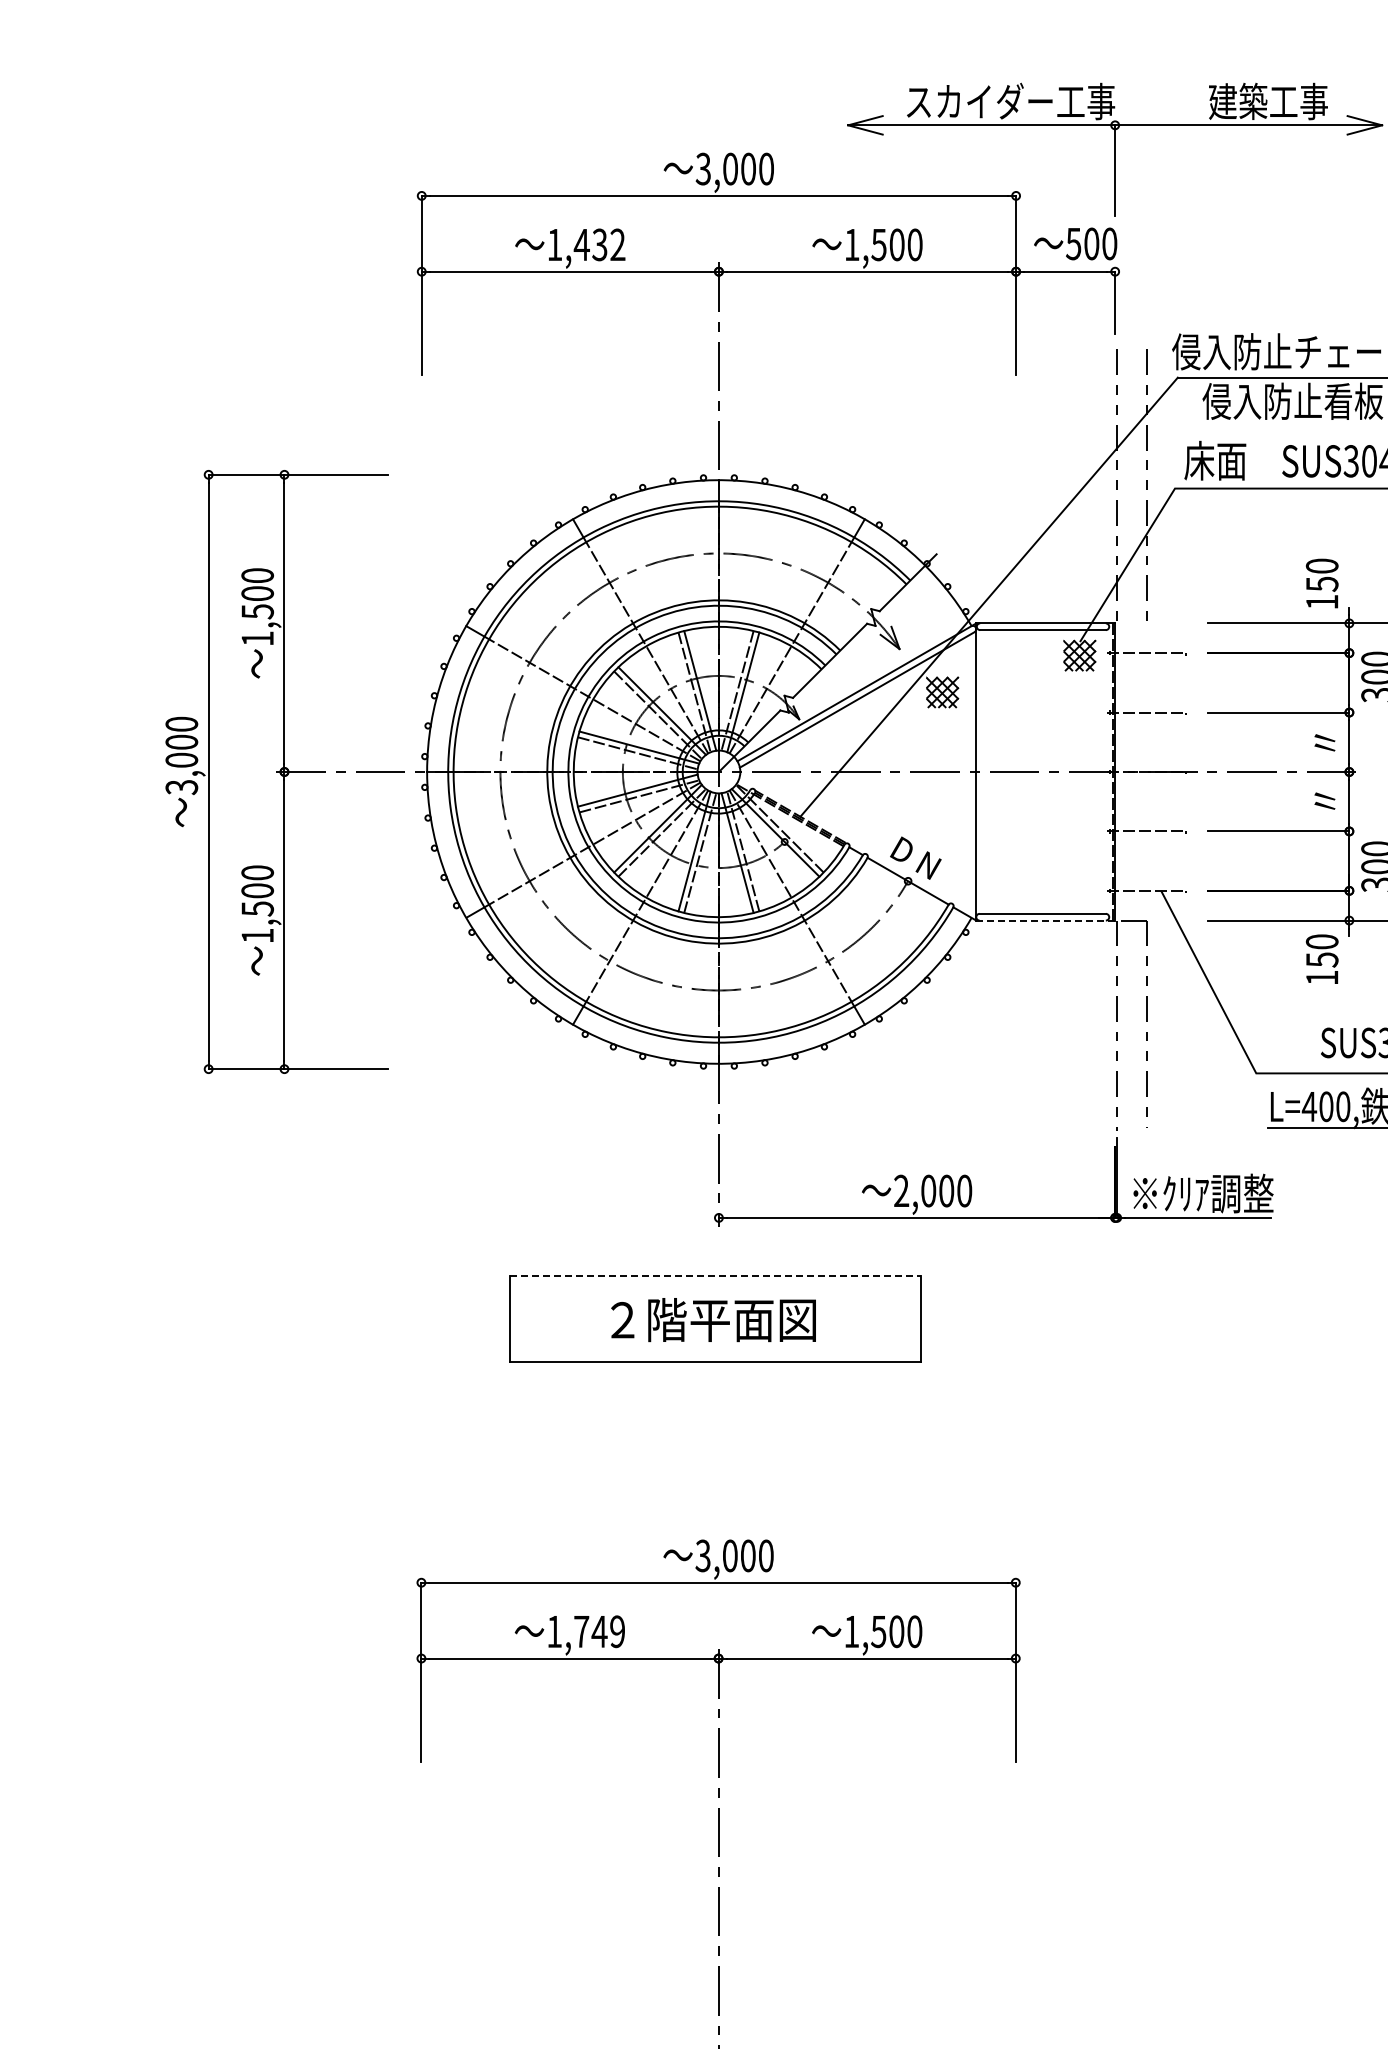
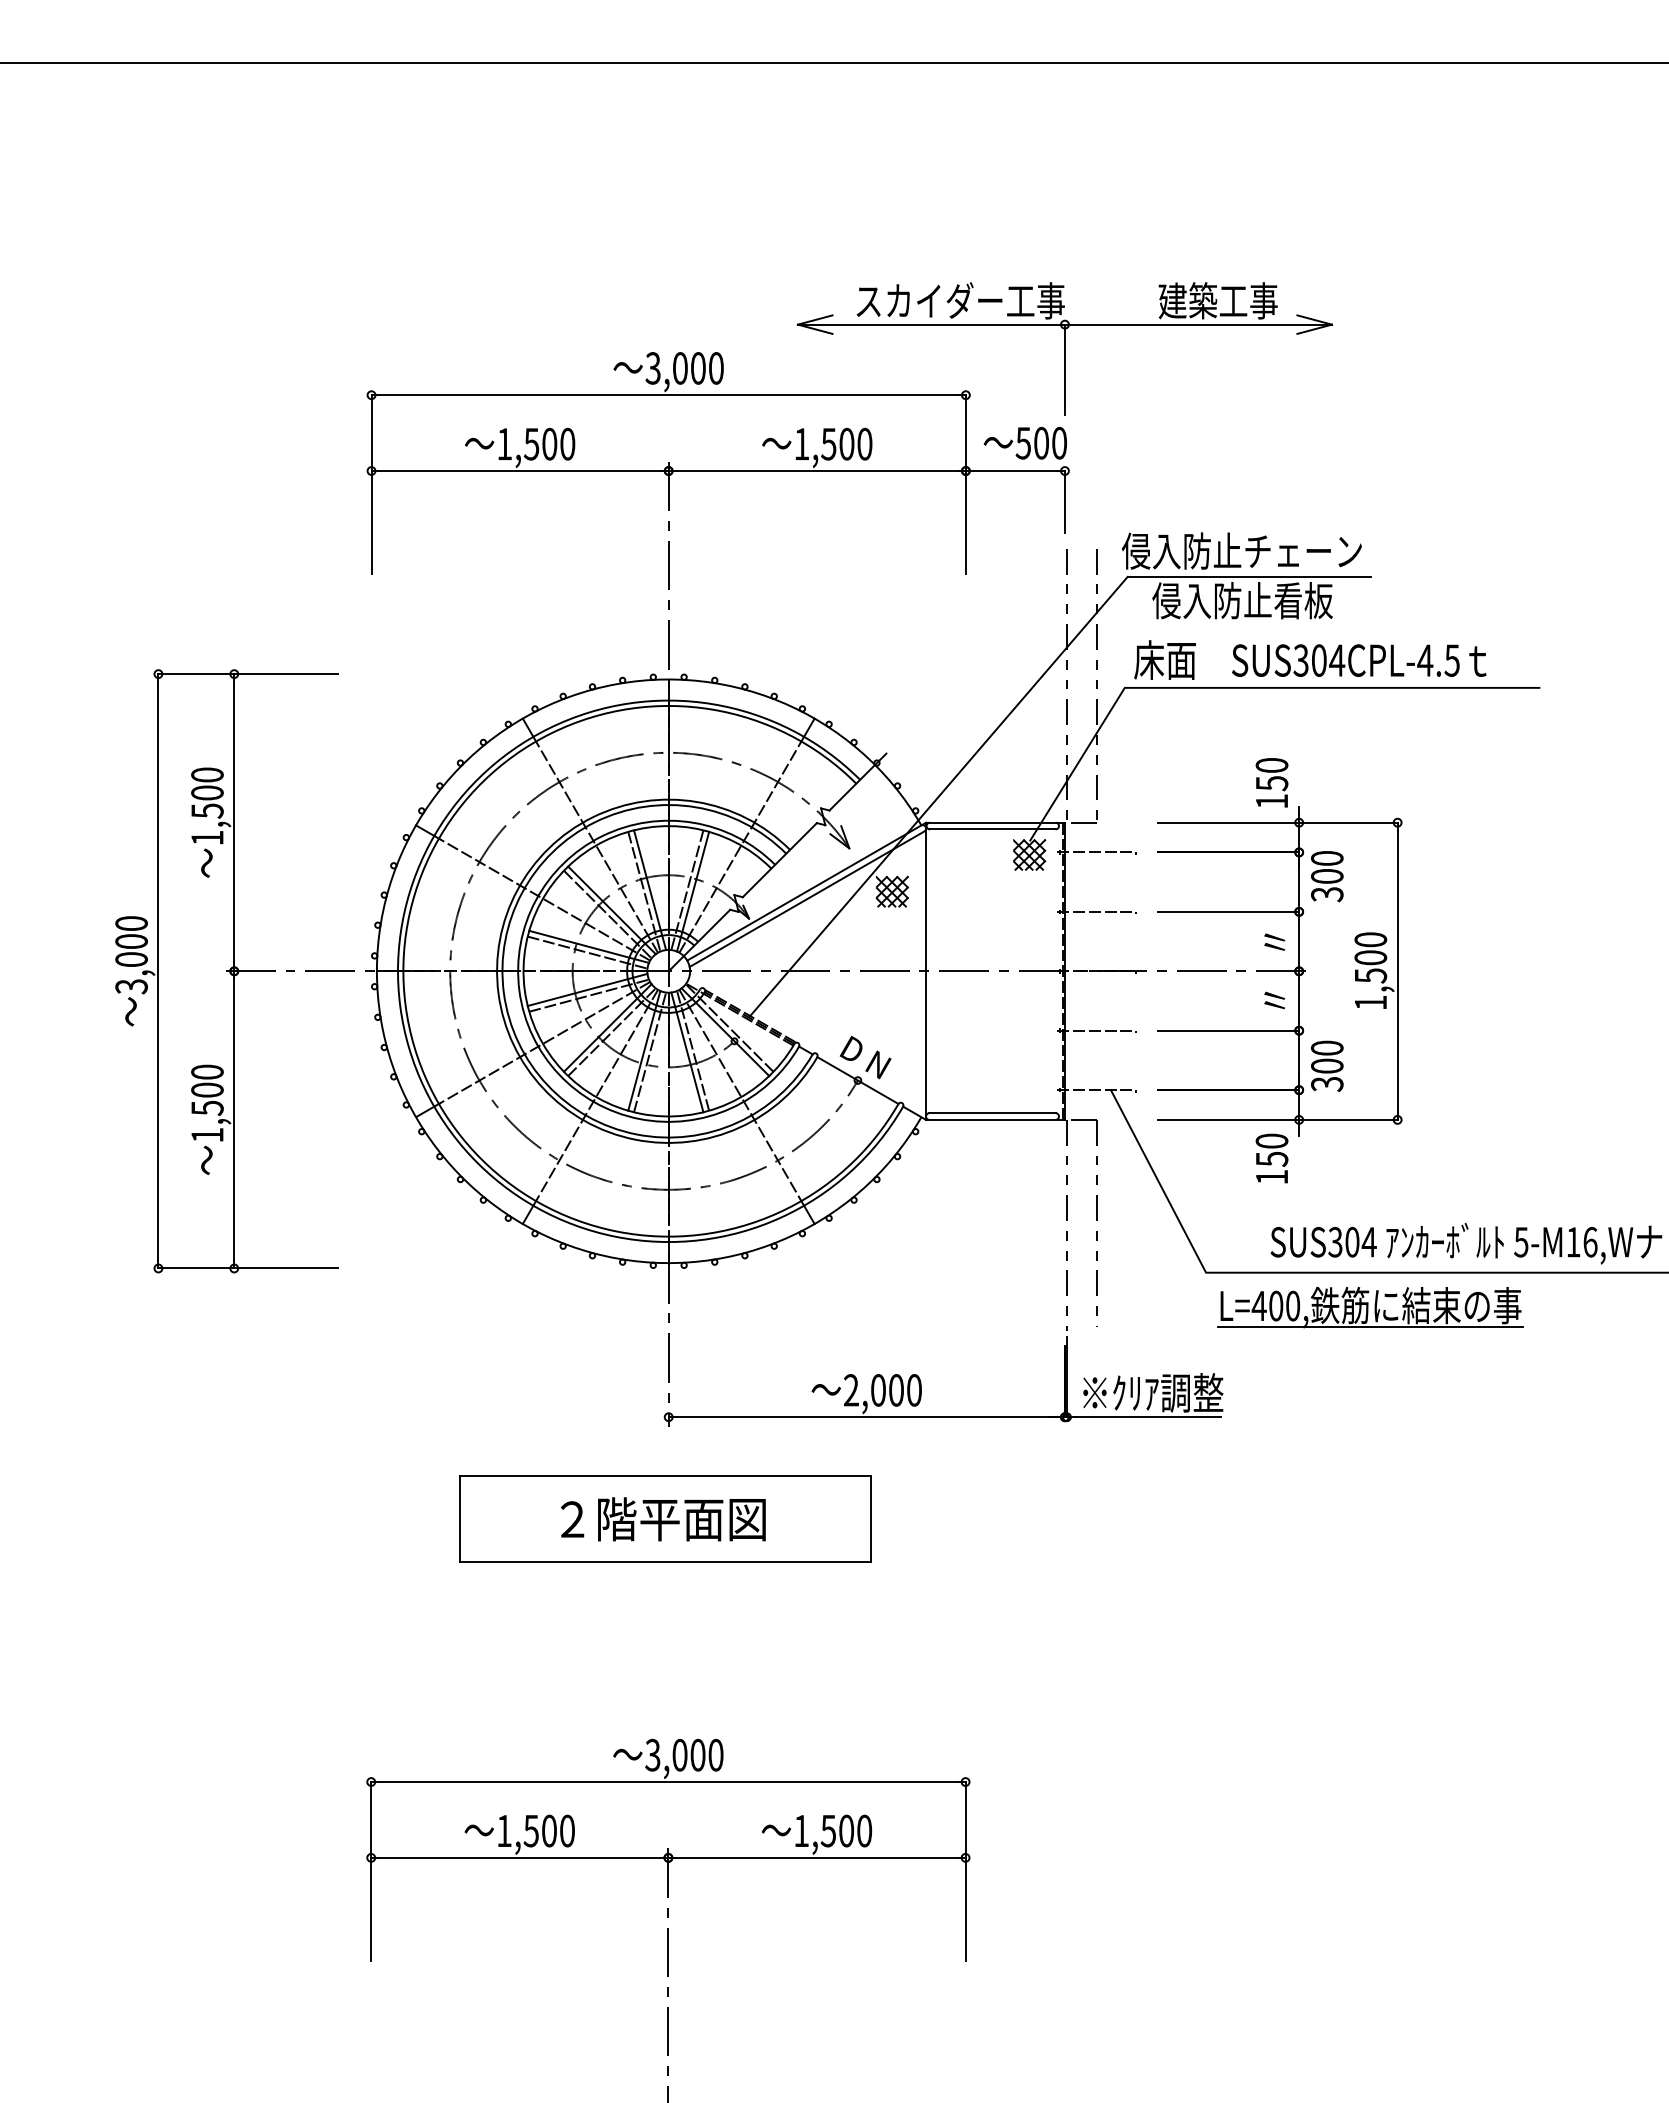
text: (599, 244) -> (549, 443), 1,432 -> 1,500
line: (1131, 623) -> (1081, 822), added
line: (1046, 920) -> (996, 1119), dashed -> solid
line: (715, 1276) -> (665, 1475), dashed -> solid
text: (598, 1631) -> (548, 1830), 1,749 -> 1,500

